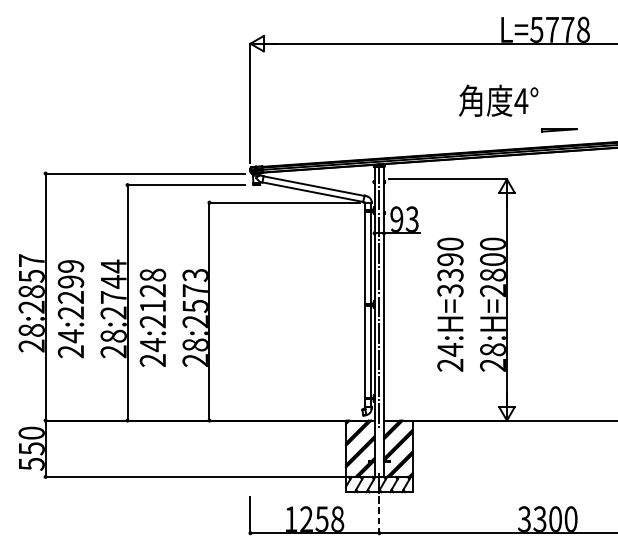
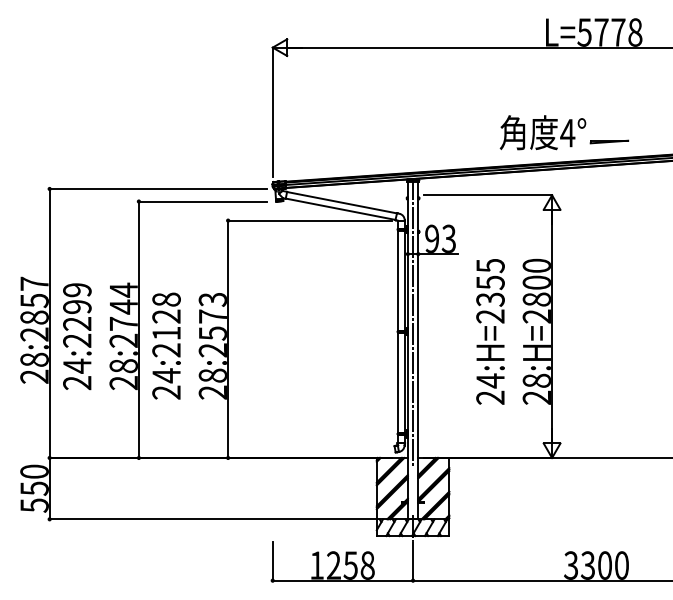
text: (498, 100) -> (542, 132), moved
text: (450, 266) -> (490, 290), 24:H=3390 -> 24:H=2355
line: (379, 515) -> (413, 561), dashed -> solid

